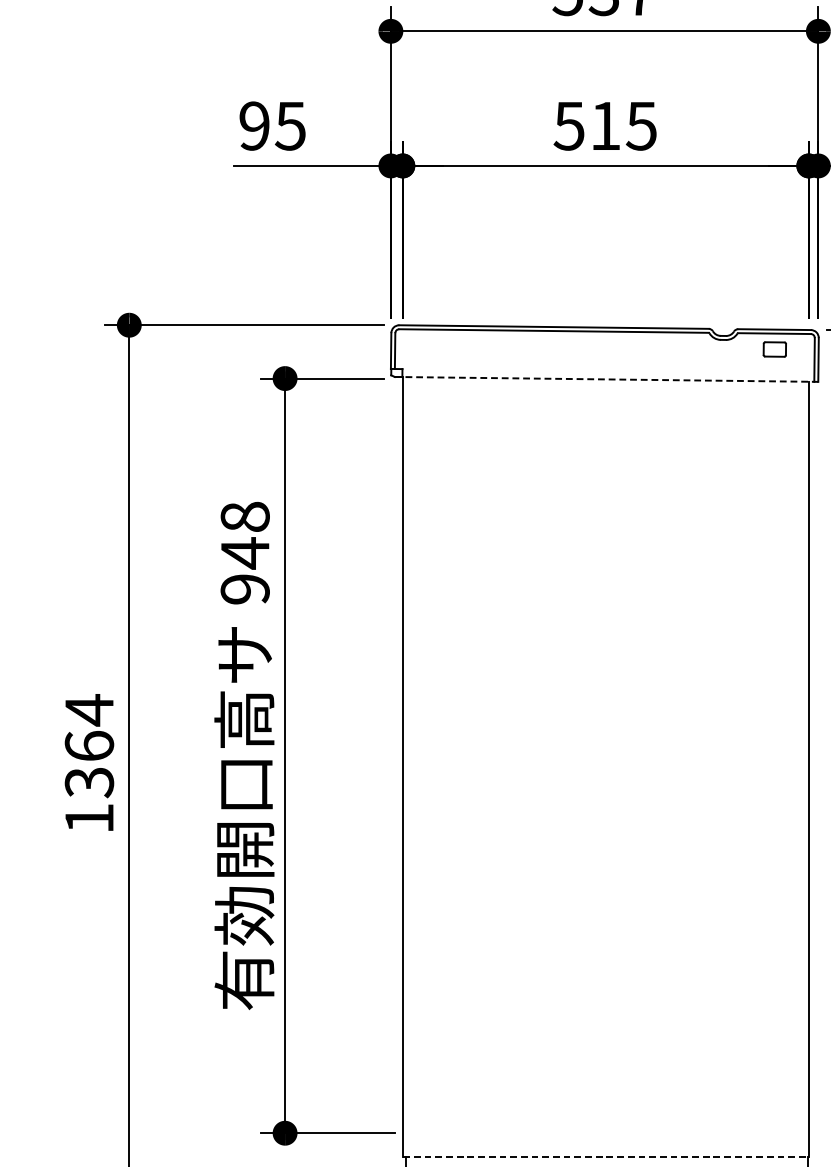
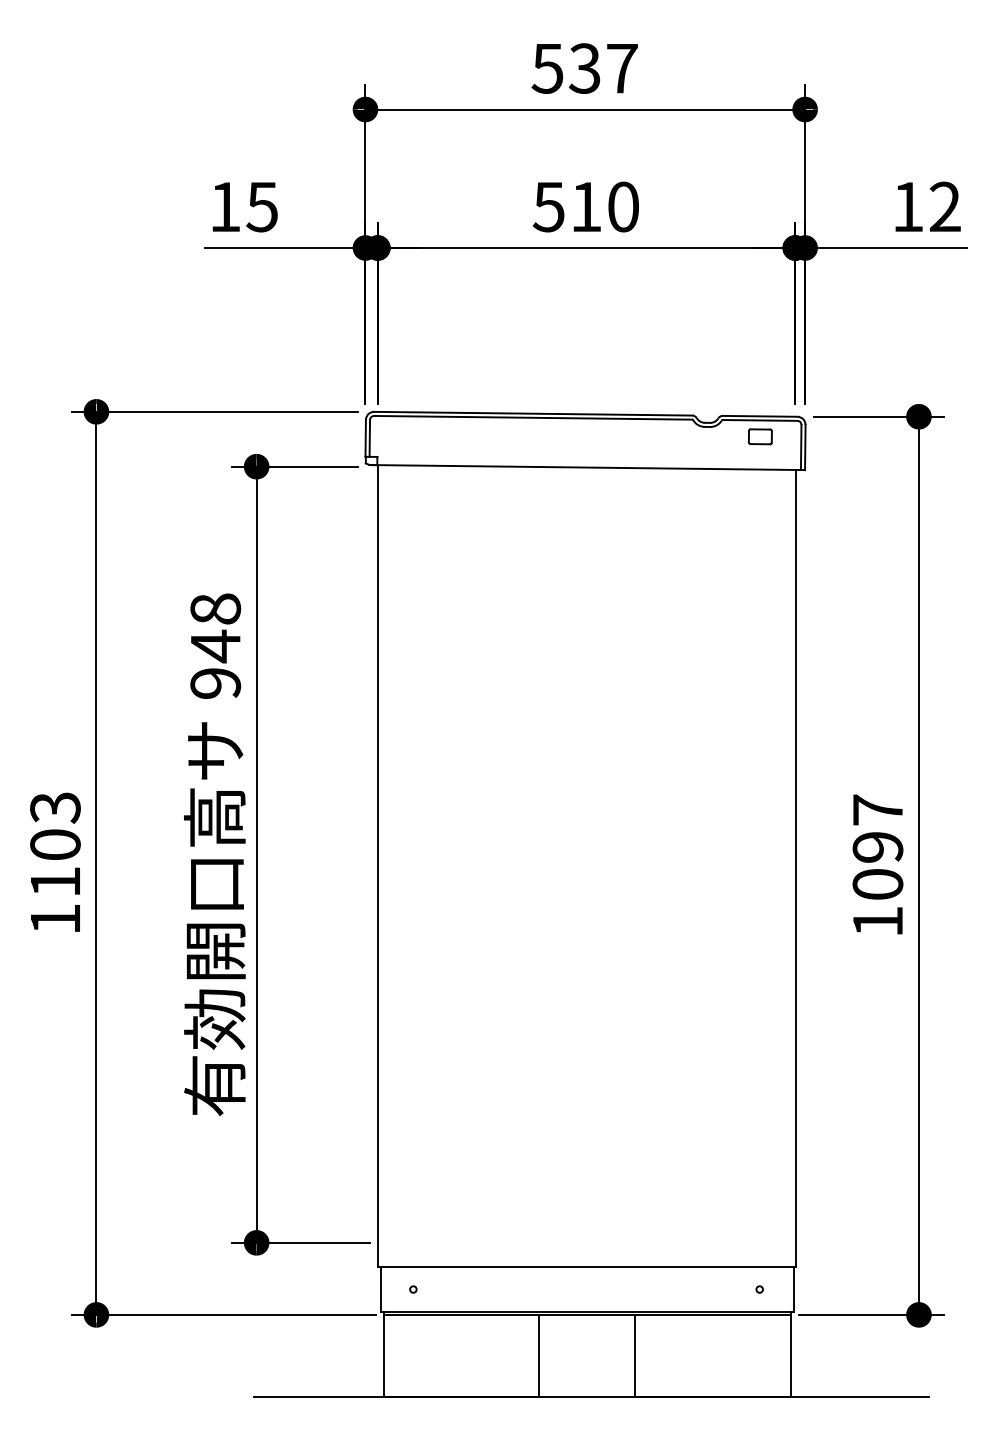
text: (254, 125) -> (225, 206), 95 -> 15
text: (640, 125) -> (622, 206), 515 -> 510
line: (606, 379) -> (587, 467), dashed -> solid
text: (89, 745) -> (55, 844), 1364 -> 1103
line: (605, 1157) -> (586, 1267), dashed -> solid

